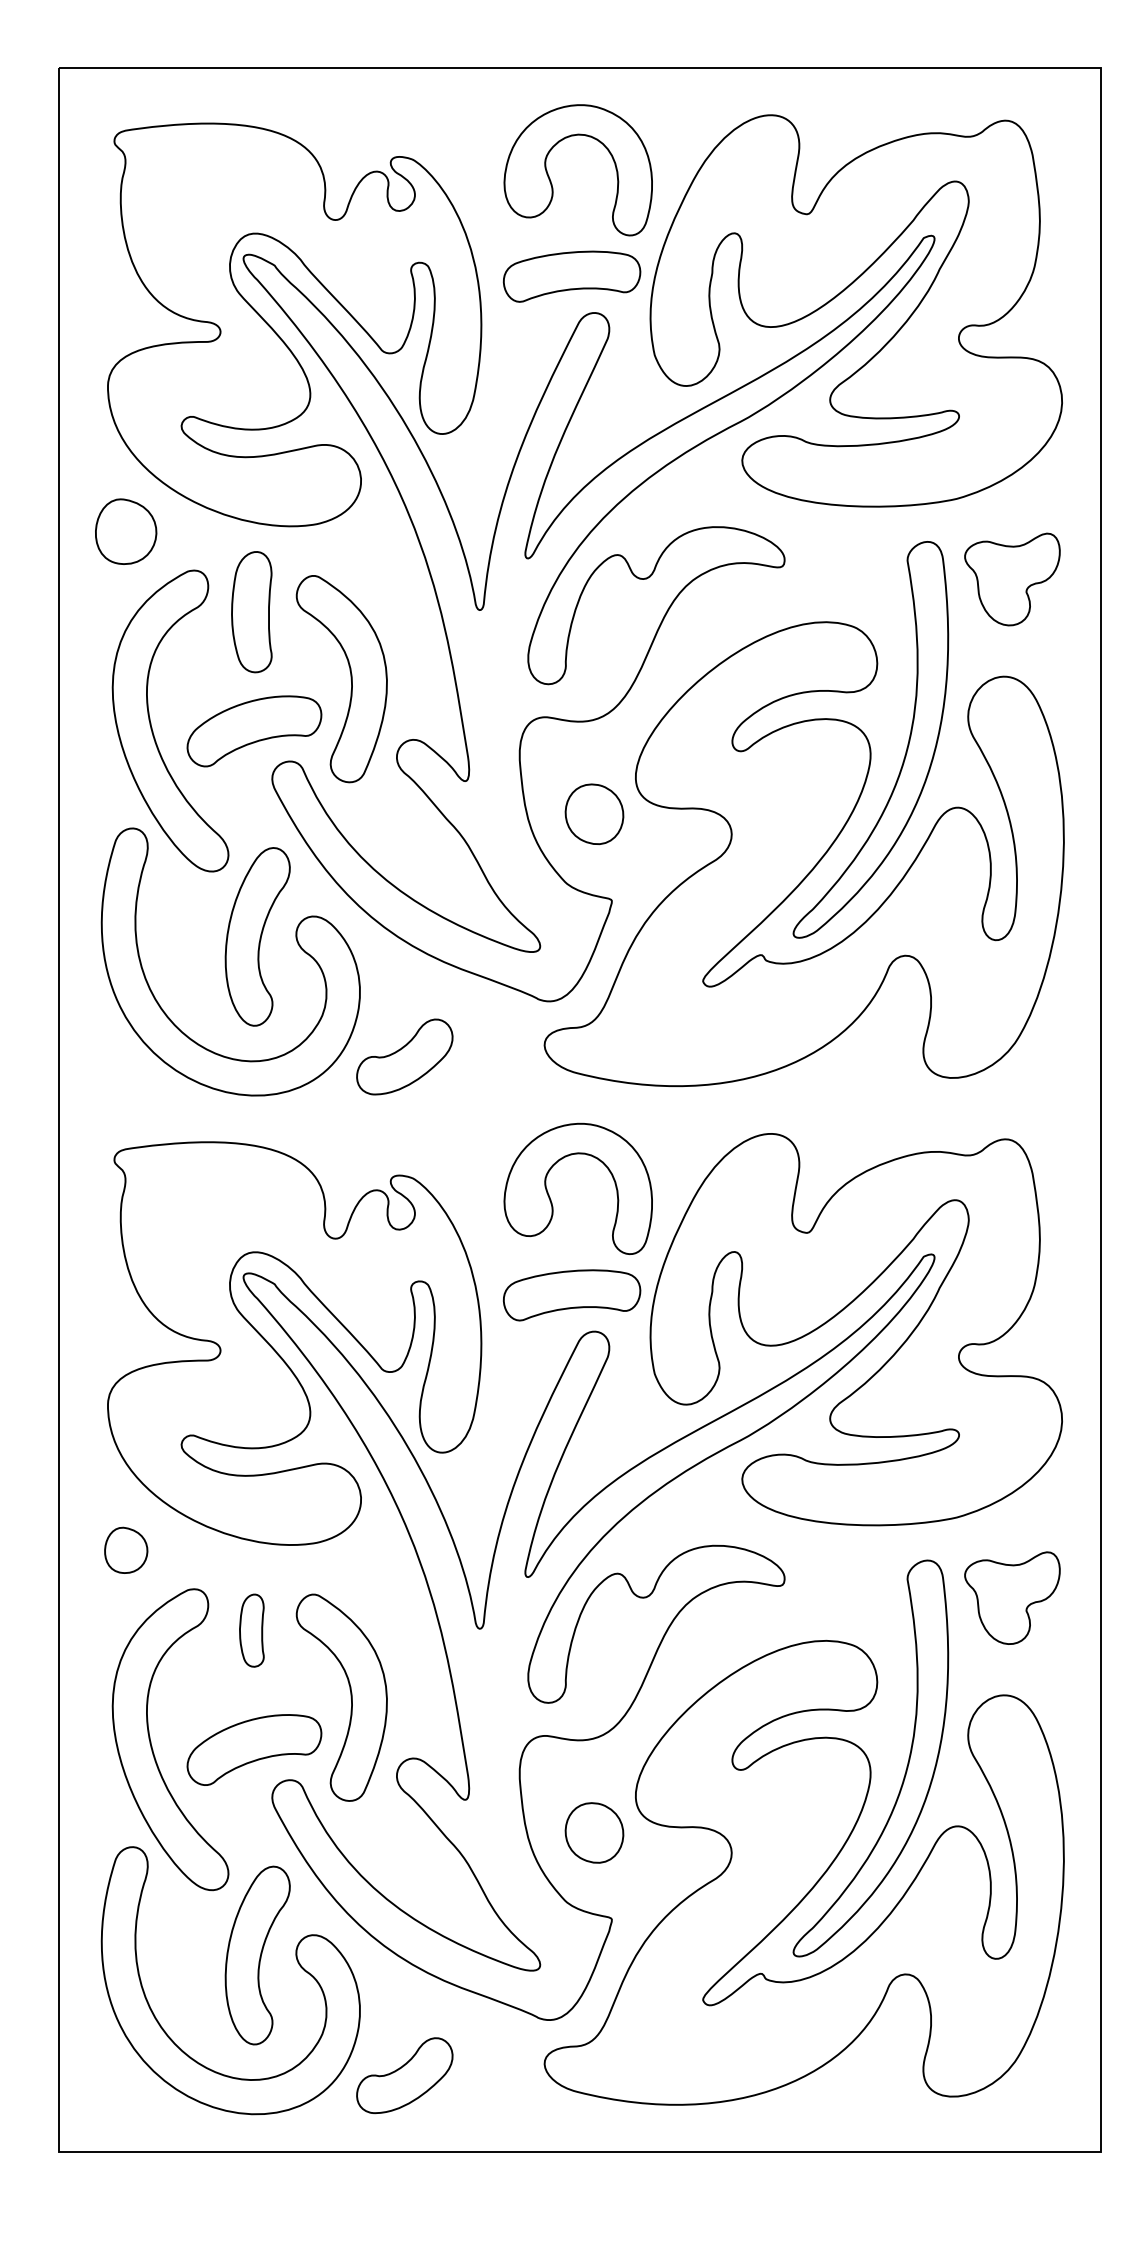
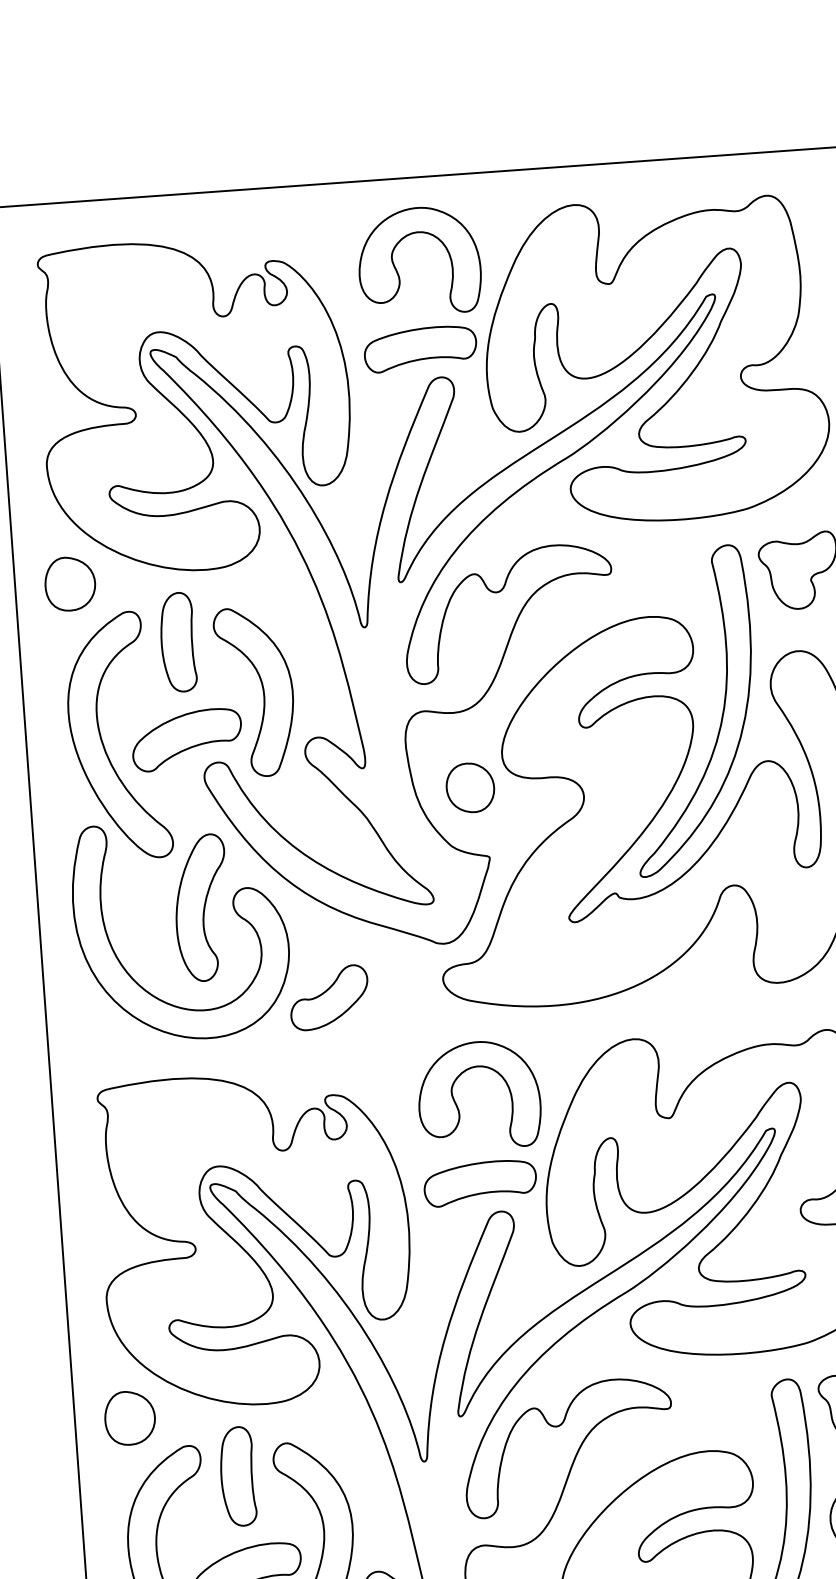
part: (126, 1550) -> (130, 1418), size x1.43
part: (251, 1630) -> (237, 1476), size x1.67

